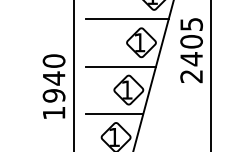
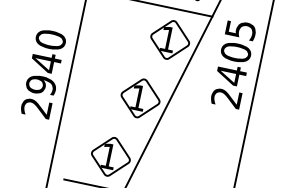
line: (120, 66) -> (136, 65), removed
text: (53, 113) -> (35, 108), 1940 -> 2940
line: (114, 113) -> (115, 125), removed

